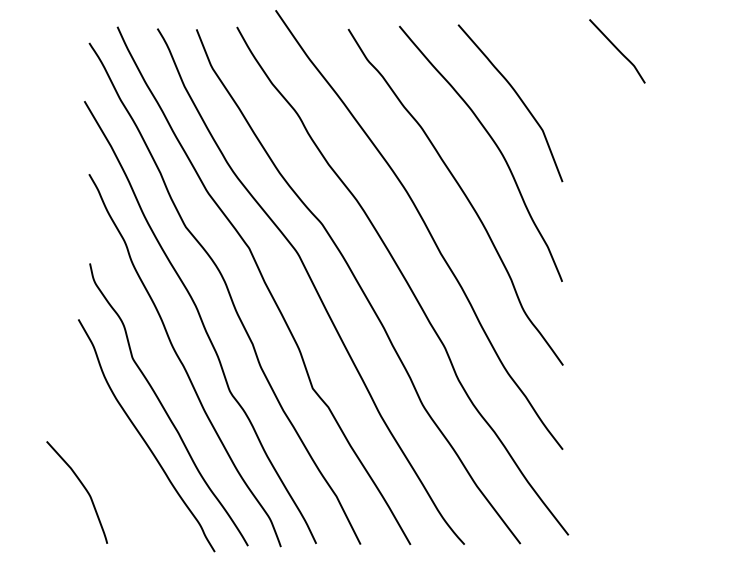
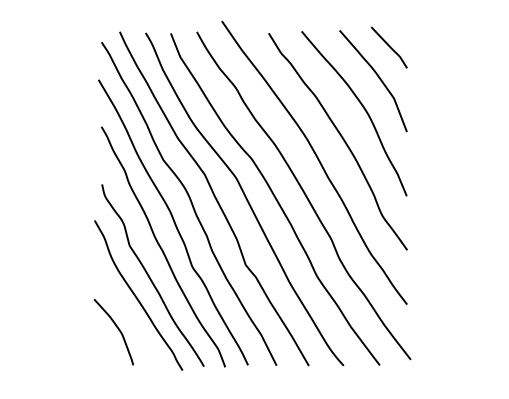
curve: (616, 49) -> (388, 46), moved
curve: (82, 488) -> (117, 329), moved

